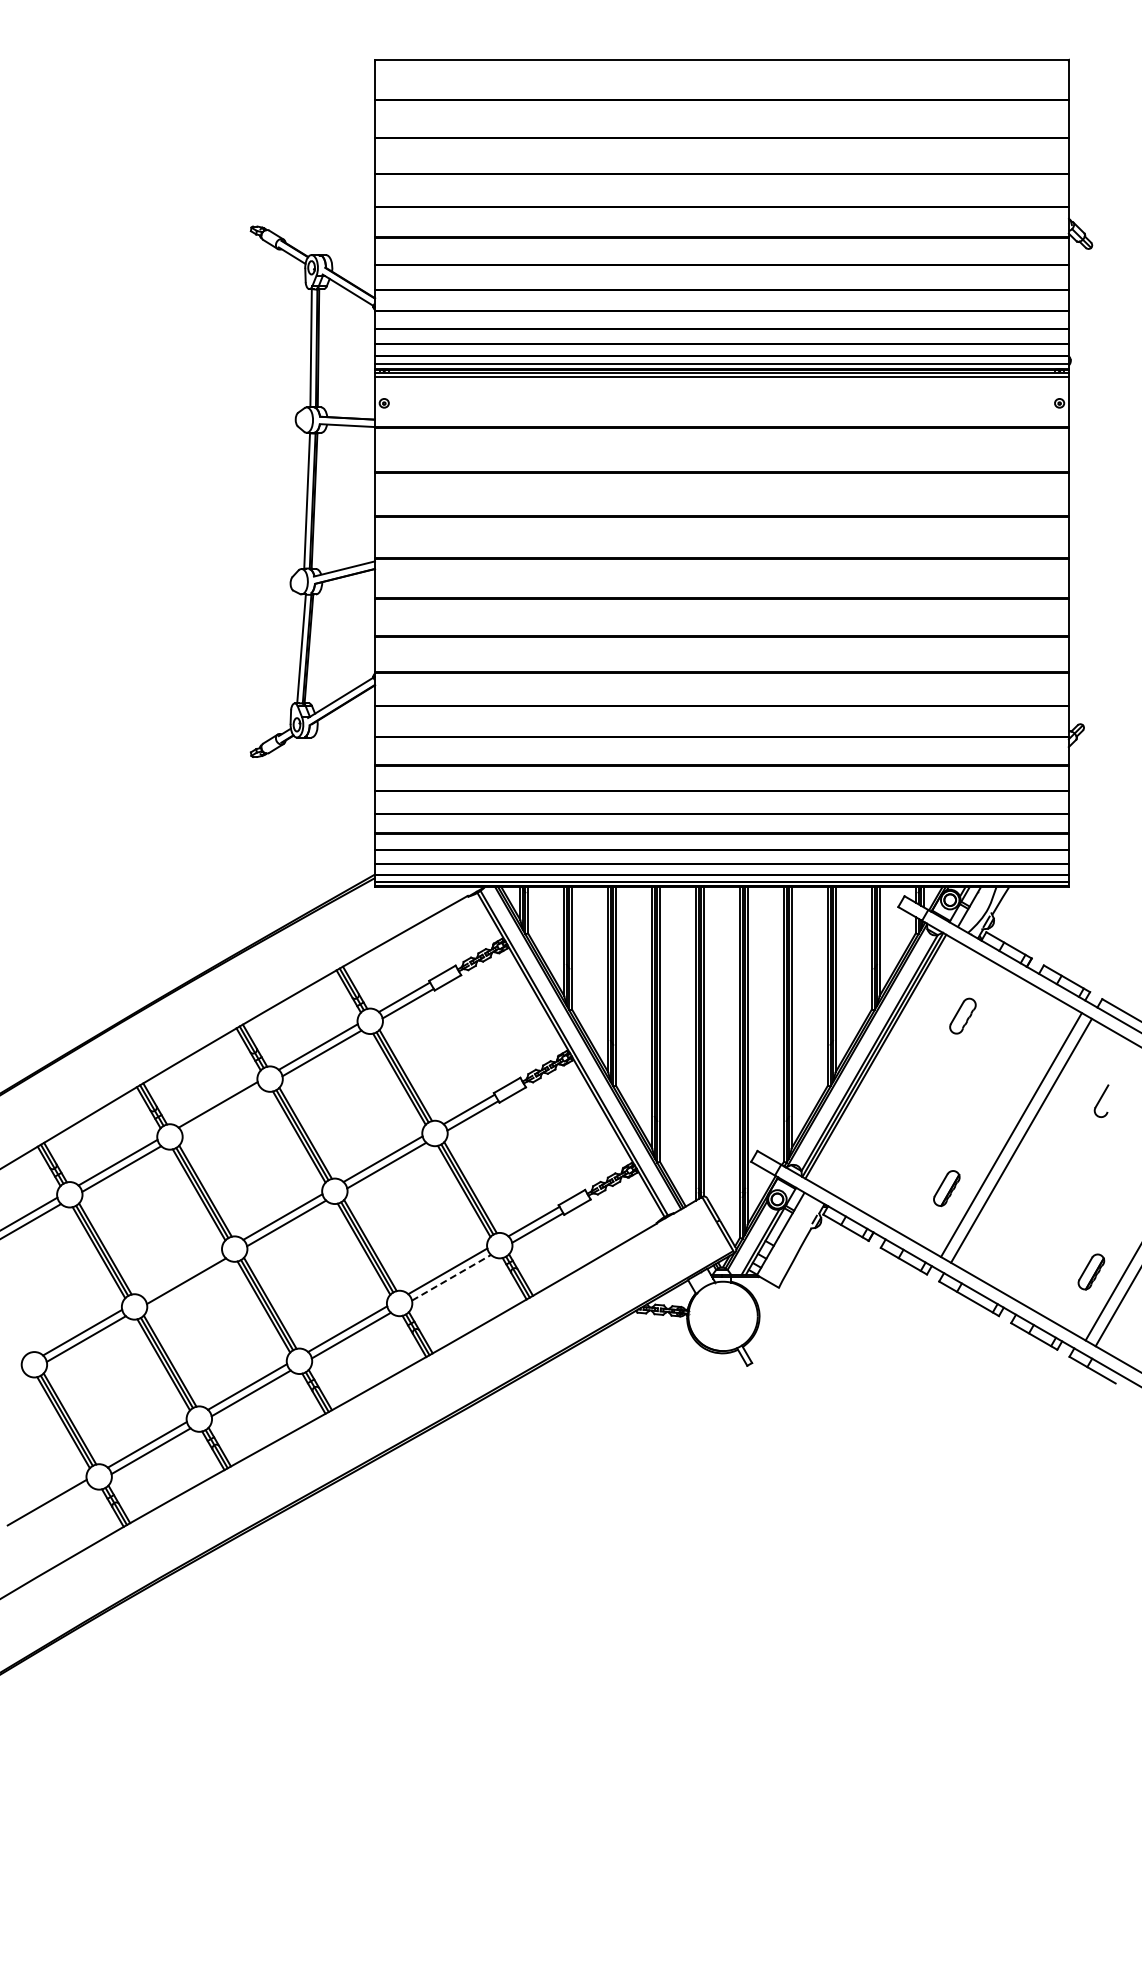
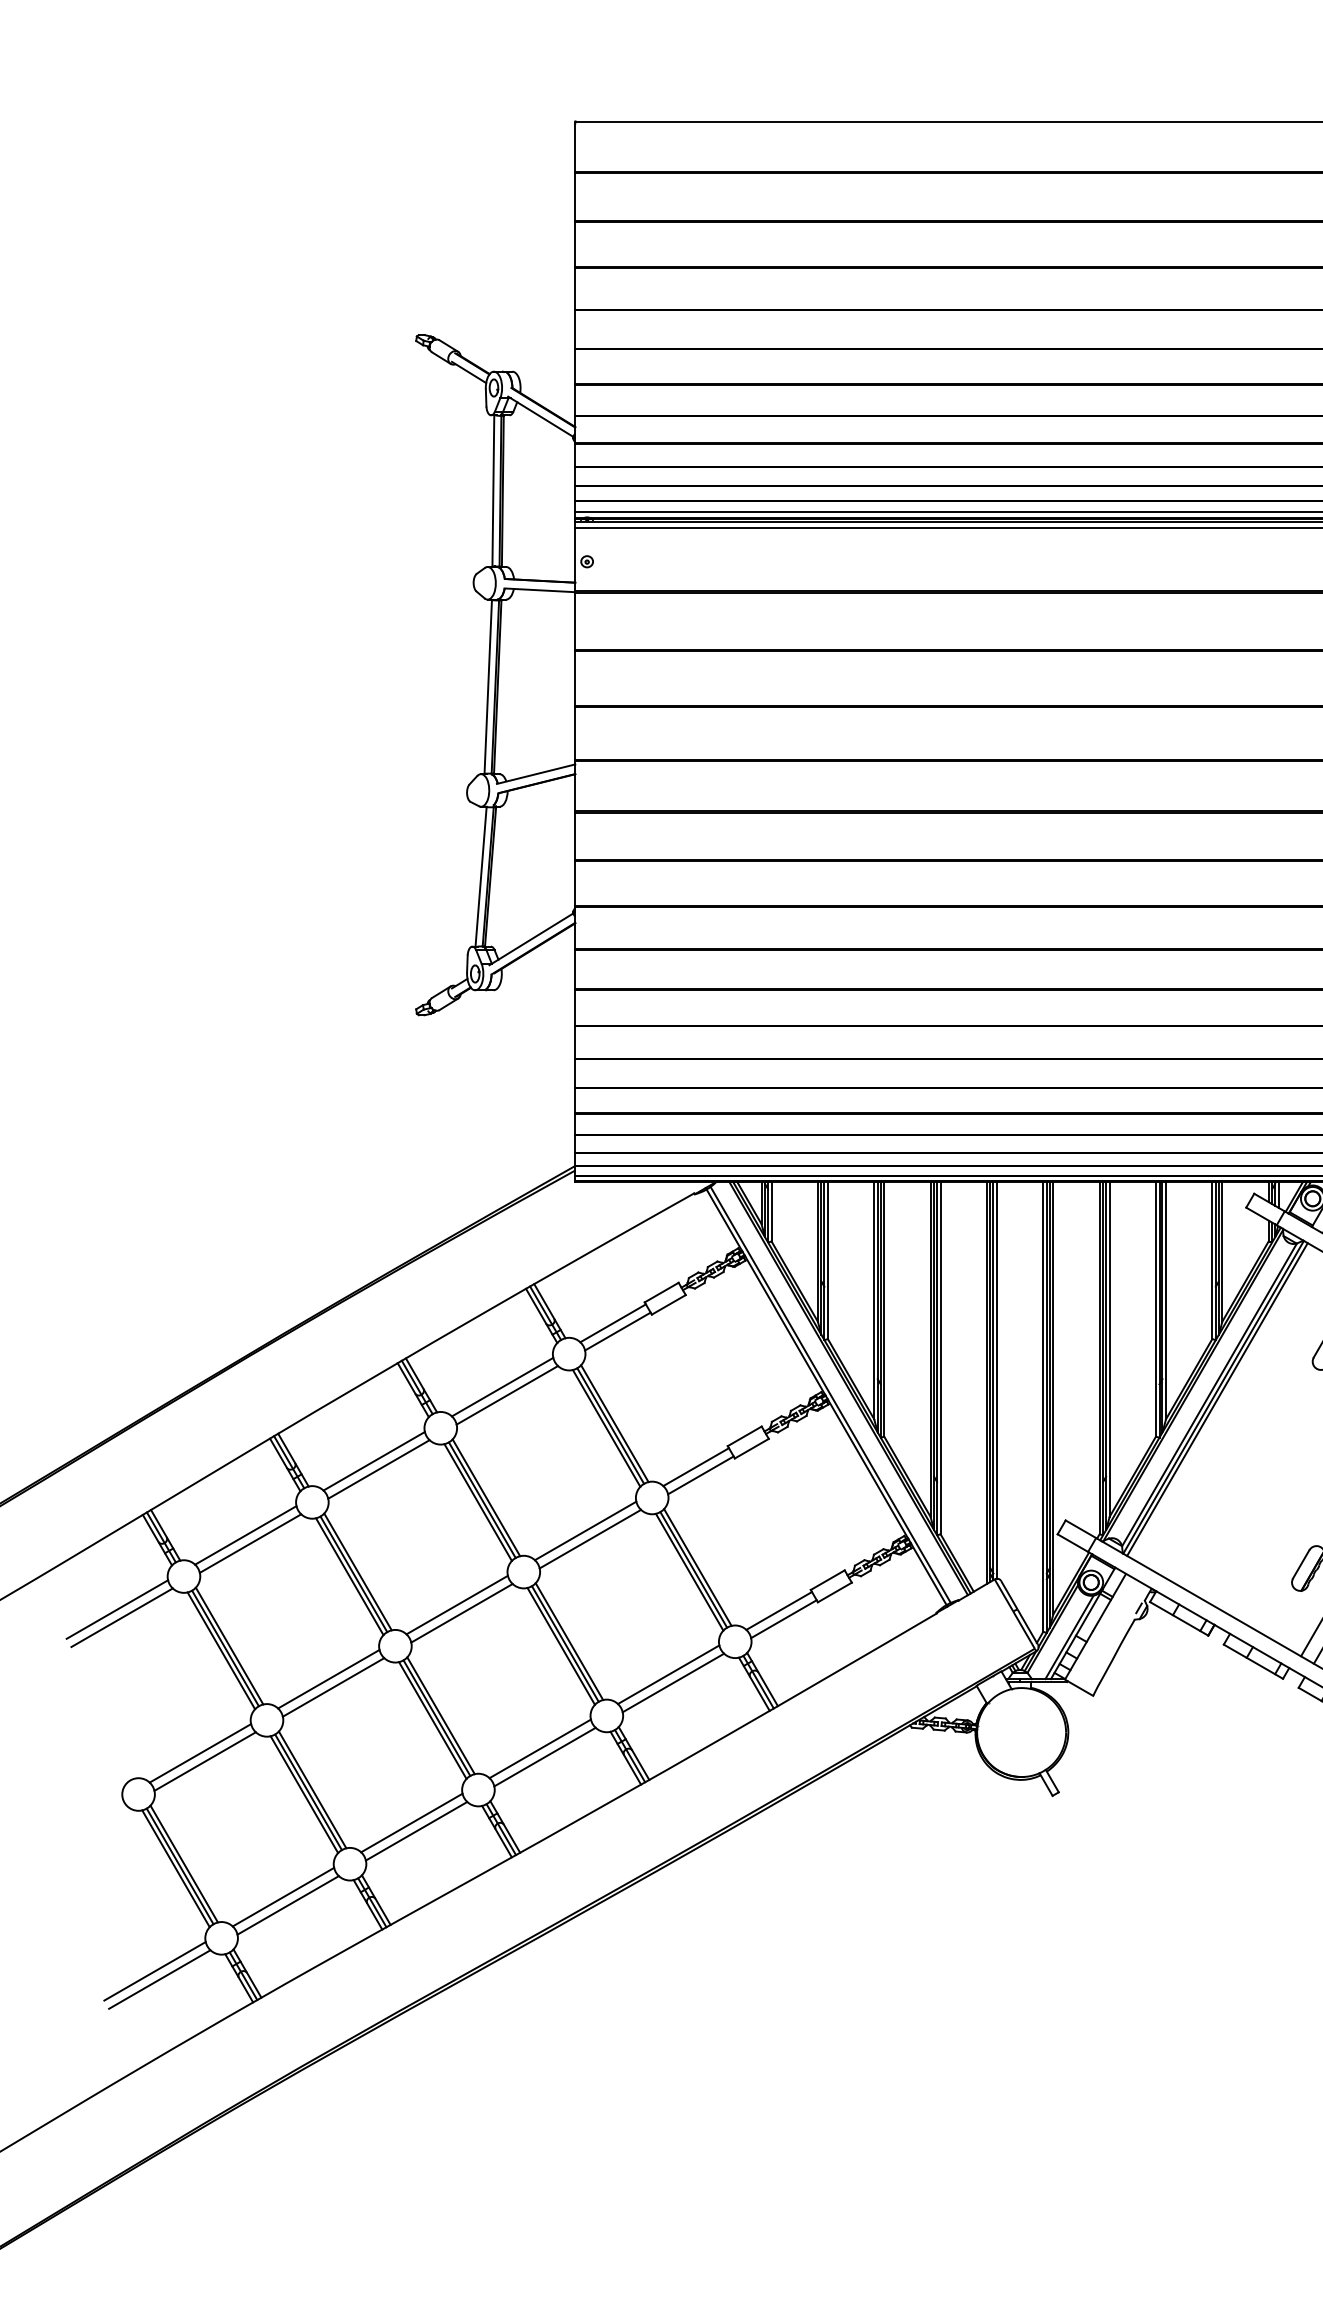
line: (221, 1111) -> (378, 1469), added
line: (182, 1274) -> (328, 1678), added
line: (451, 1277) -> (673, 1682), dashed -> solid
line: (50, 1508) -> (159, 1978), added

